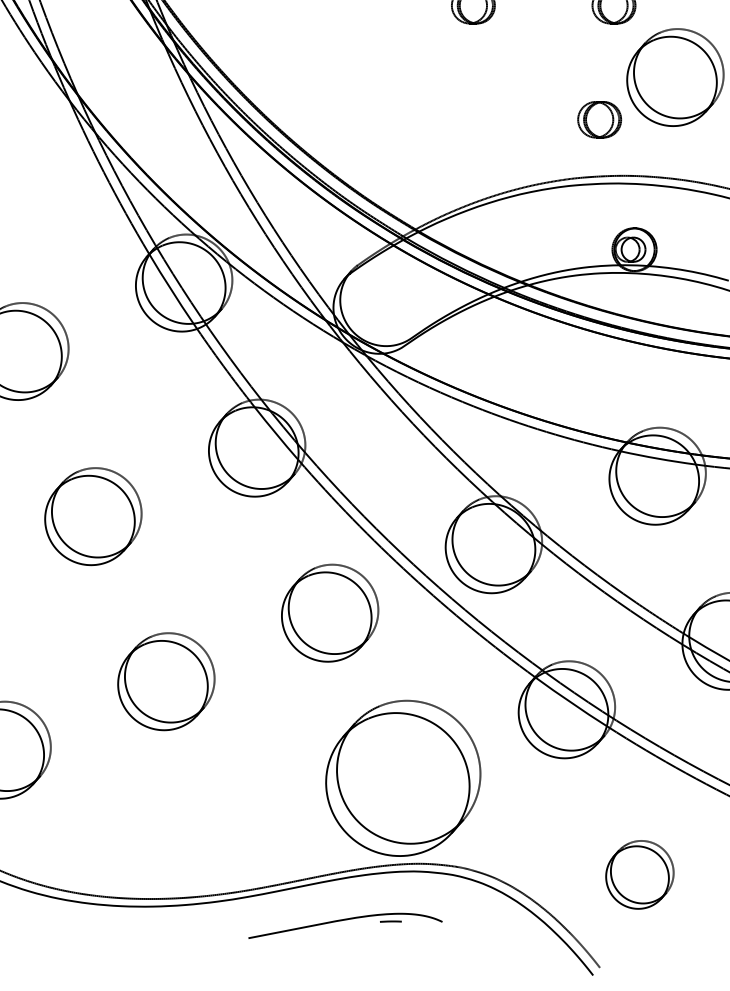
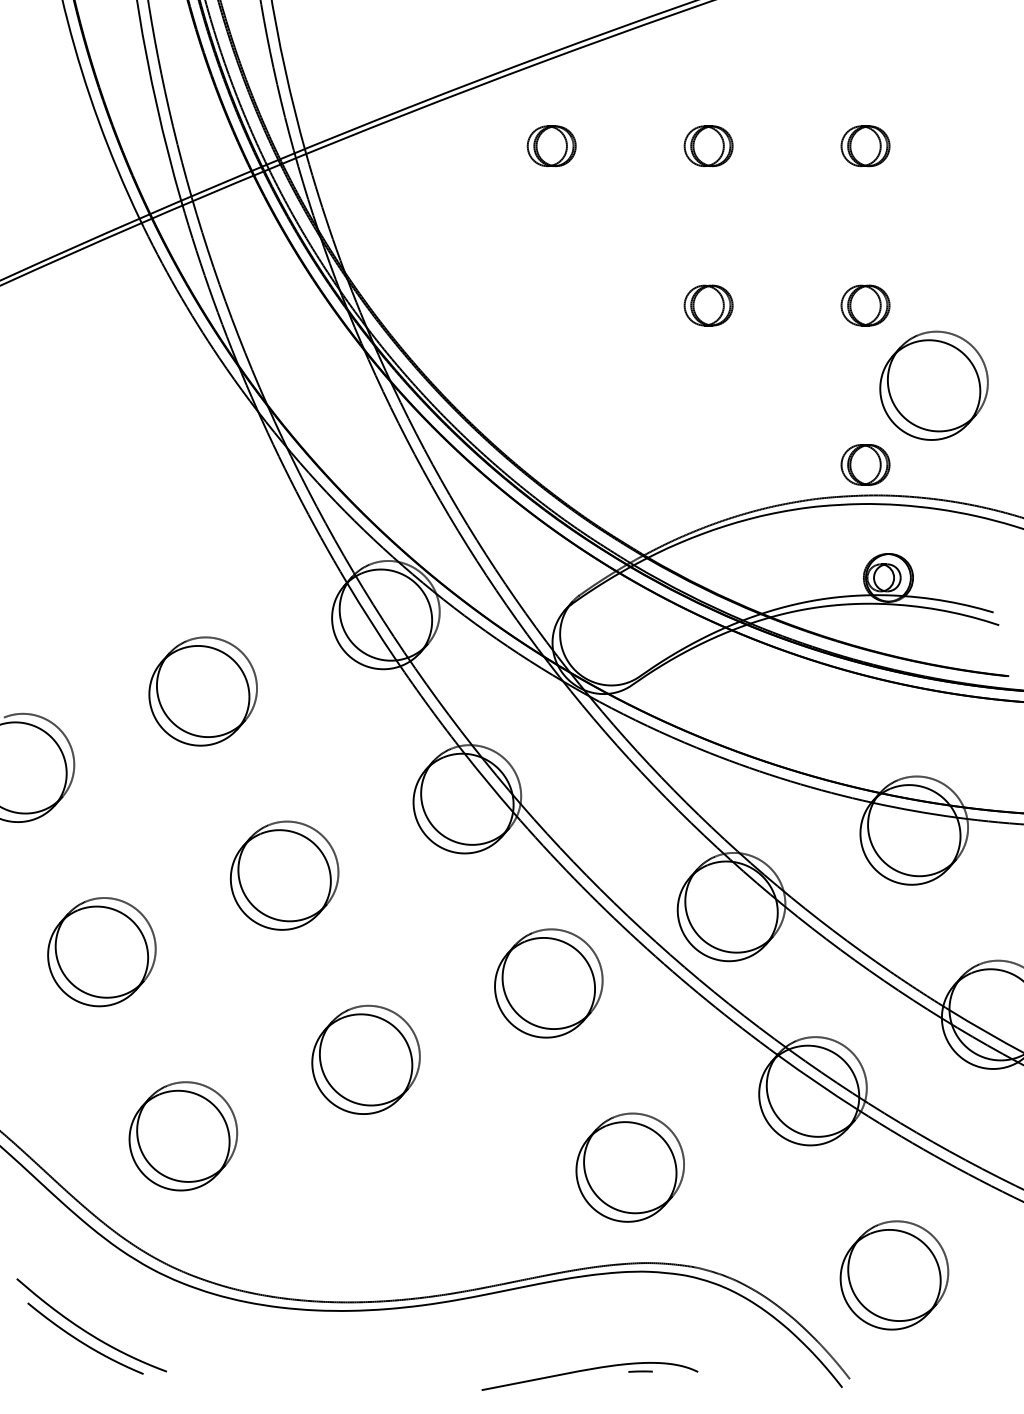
part: (599, 119) -> (865, 464), moved
part: (402, 778) -> (629, 1167), size x0.62
part: (639, 874) -> (894, 1275), size x1.43
part: (345, 925) -> (589, 1376), moved

